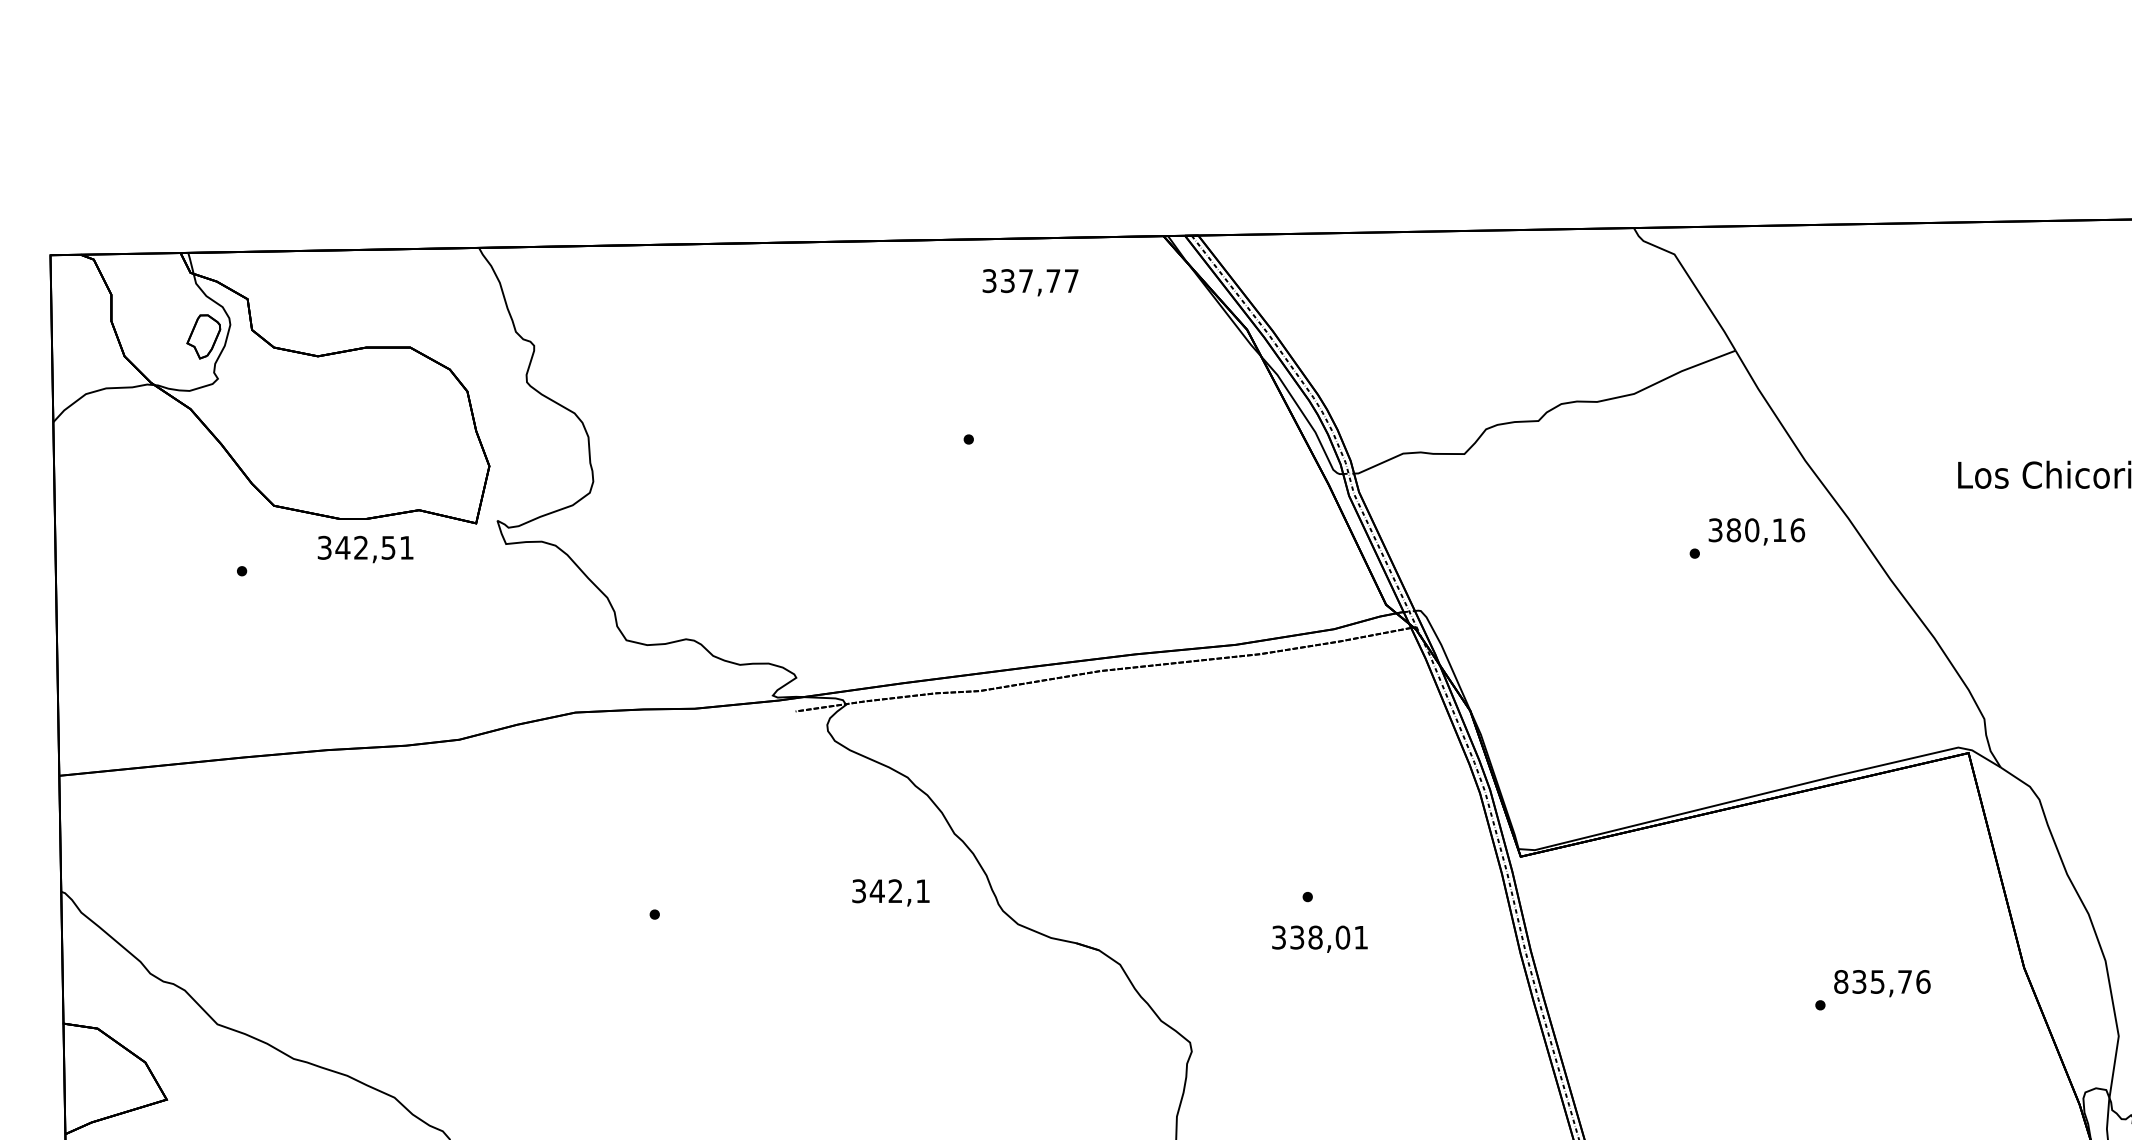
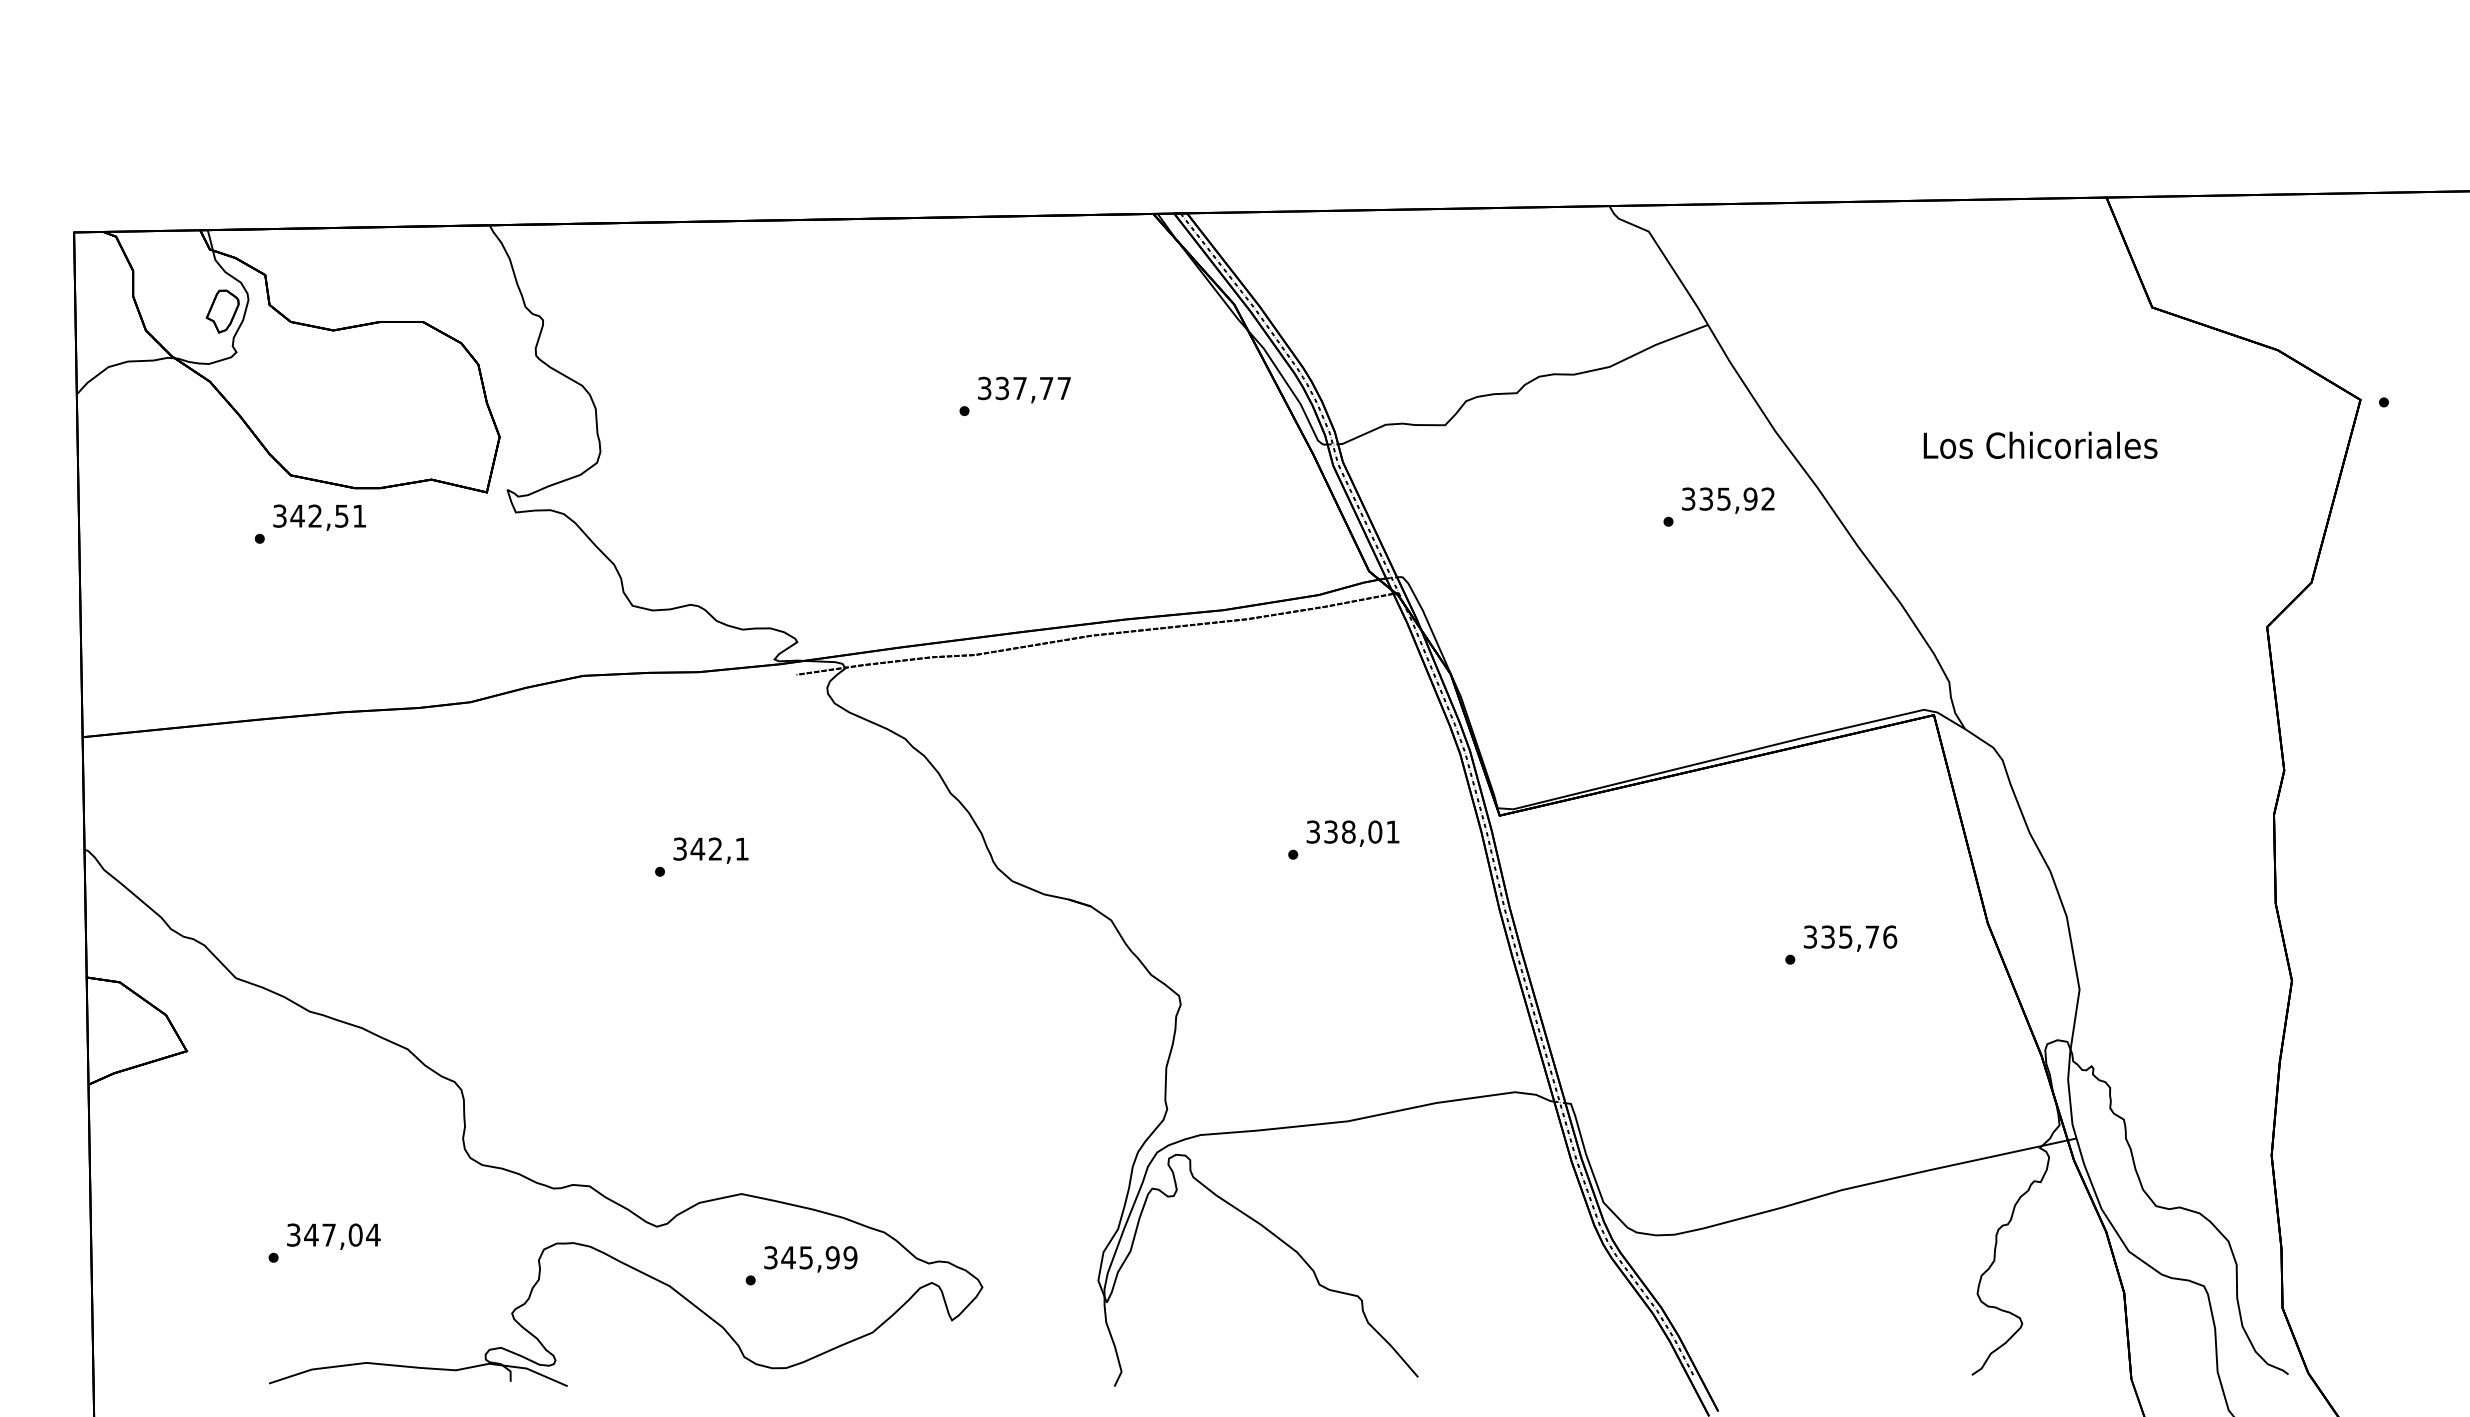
text: (1030, 282) -> (1024, 389), moved
text: (1765, 529) -> (1737, 498), 380,16 -> 335,92
text: (365, 549) -> (319, 517), moved
text: (890, 892) -> (710, 850), moved
text: (1319, 939) -> (1352, 833), moved
text: (1841, 981) -> (1810, 936), 835,76 -> 335,76

